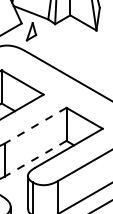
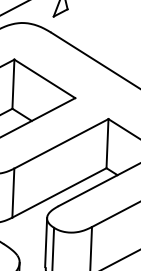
line: (35, 125) -> (61, 143), dashed -> solid
line: (35, 158) -> (59, 192), dashed -> solid

